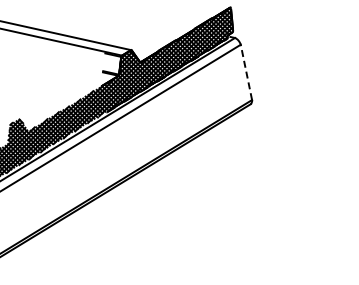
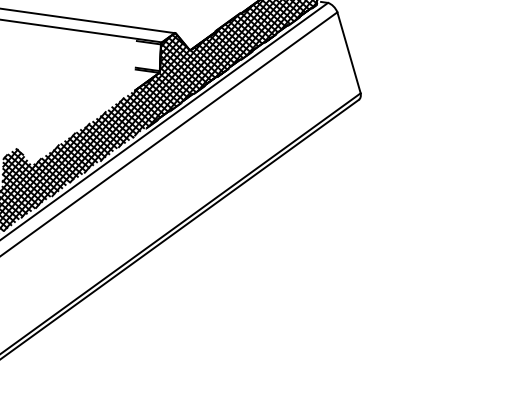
line: (246, 71) -> (349, 51), dashed -> solid

